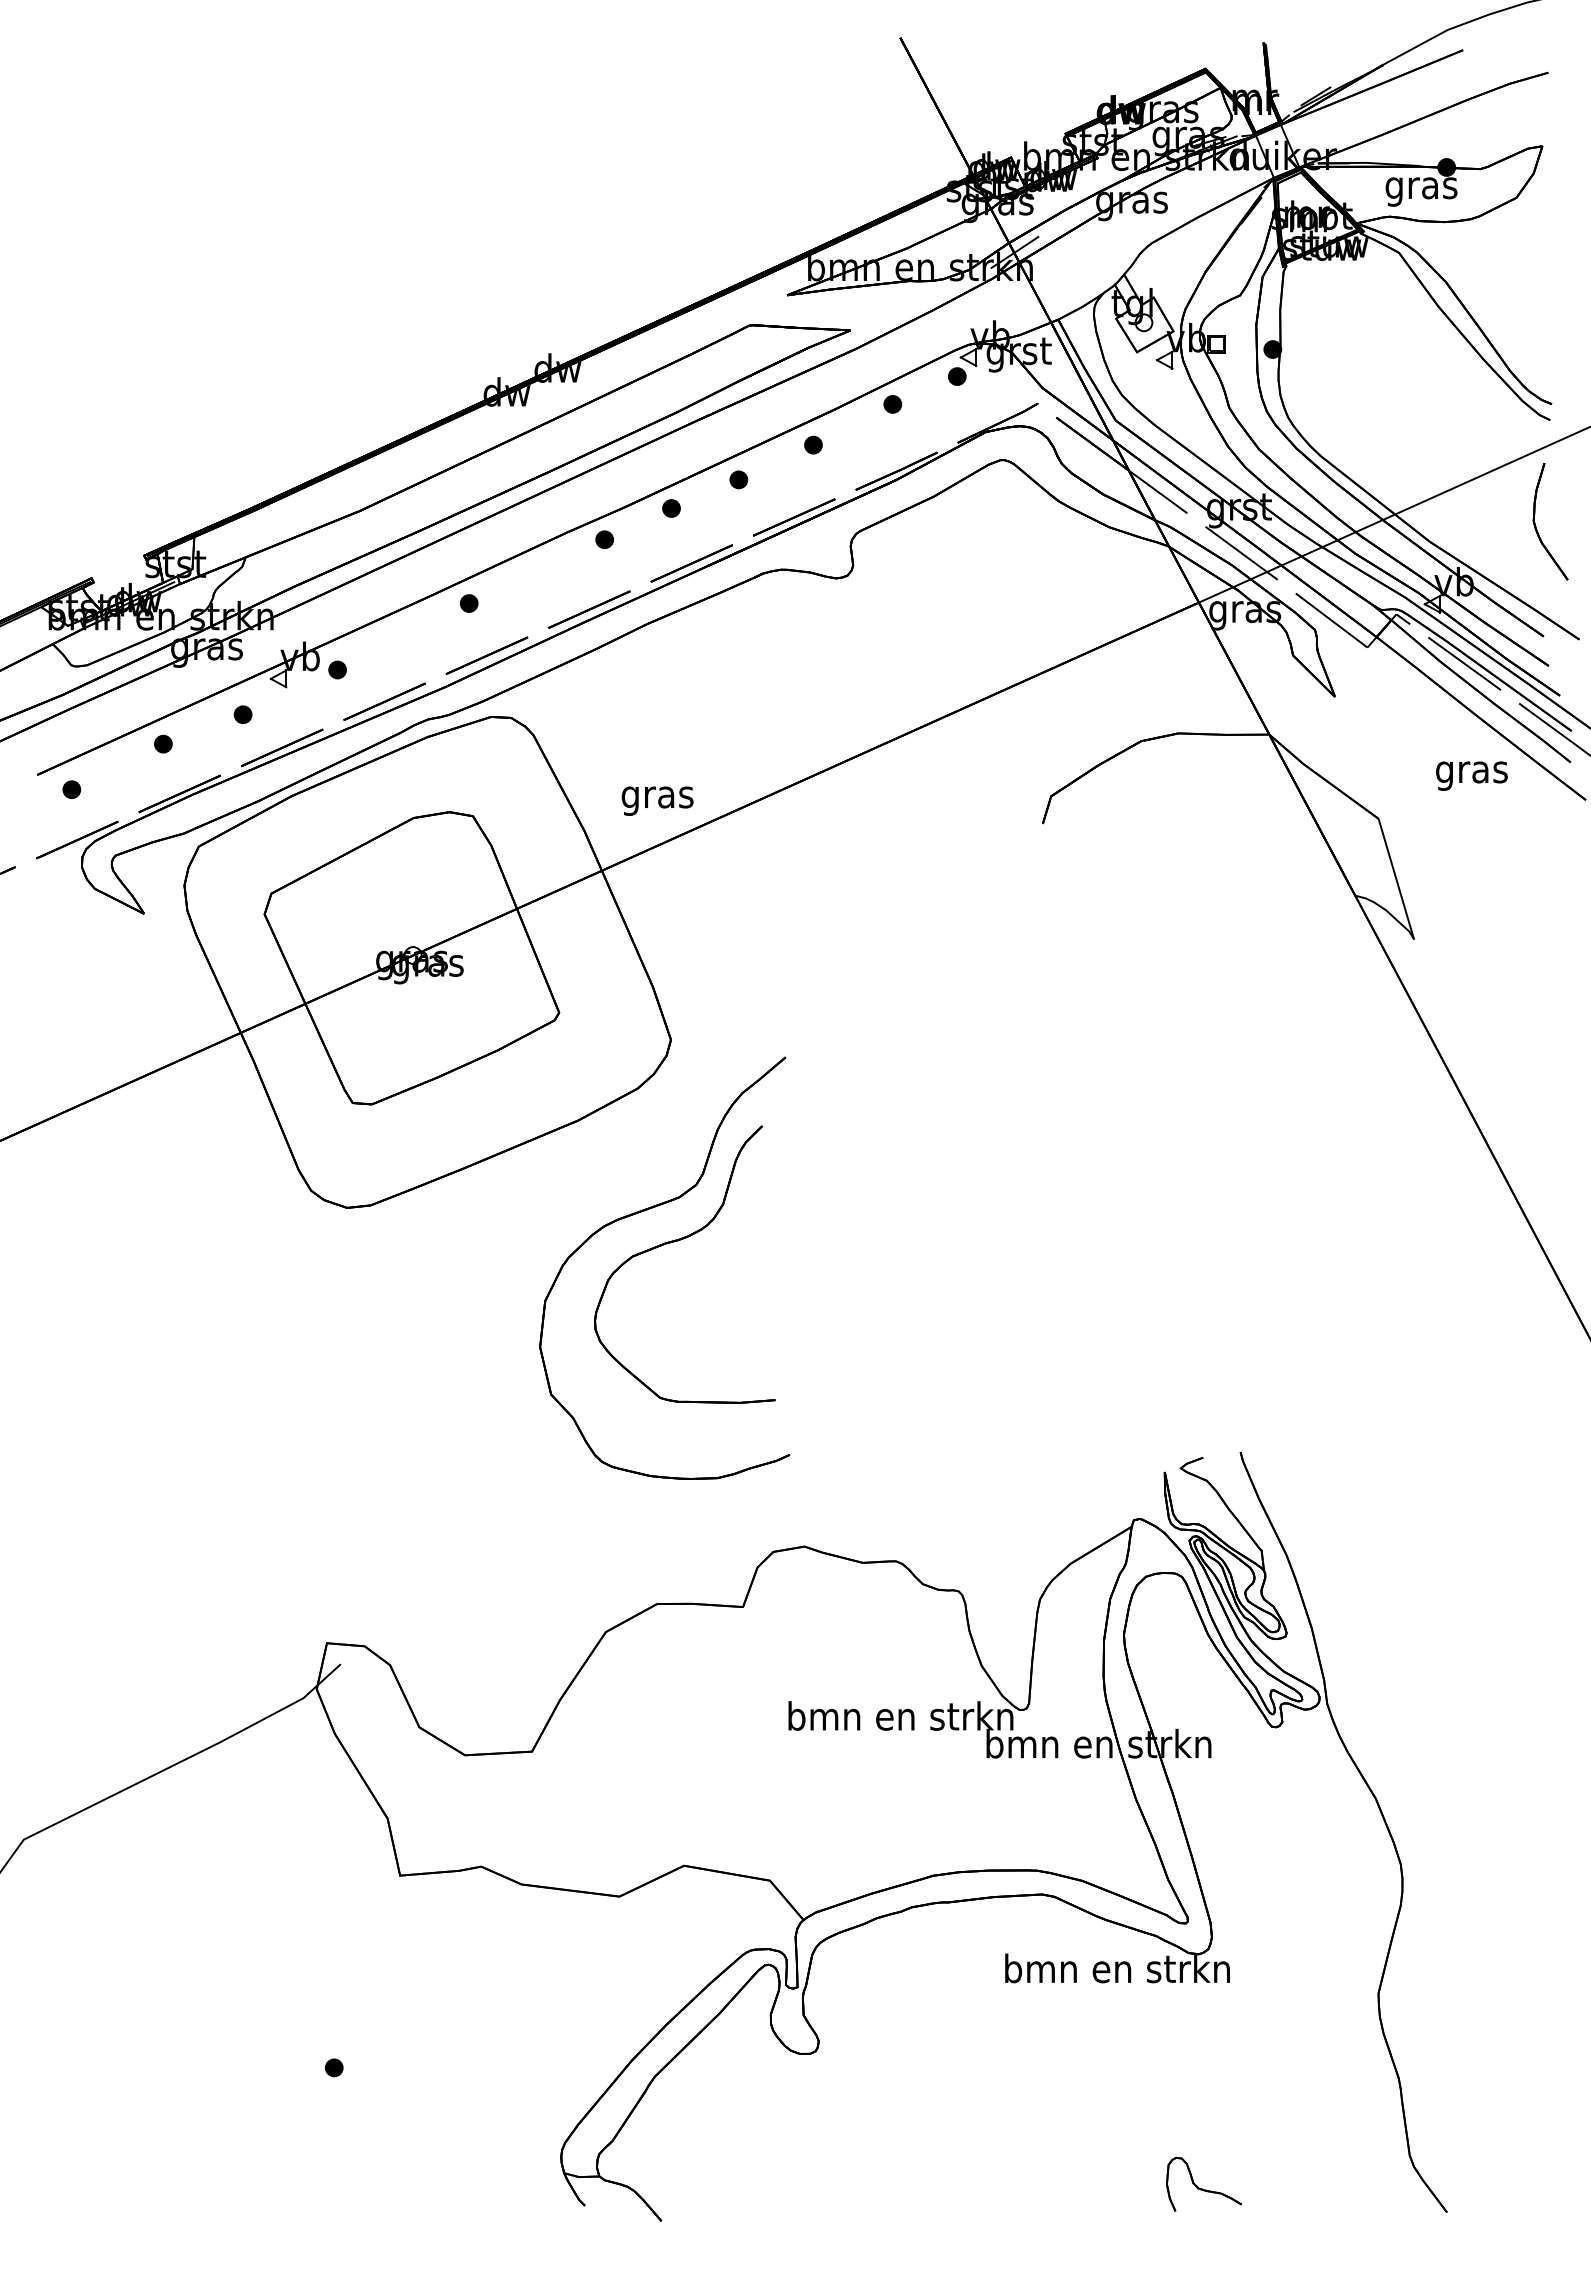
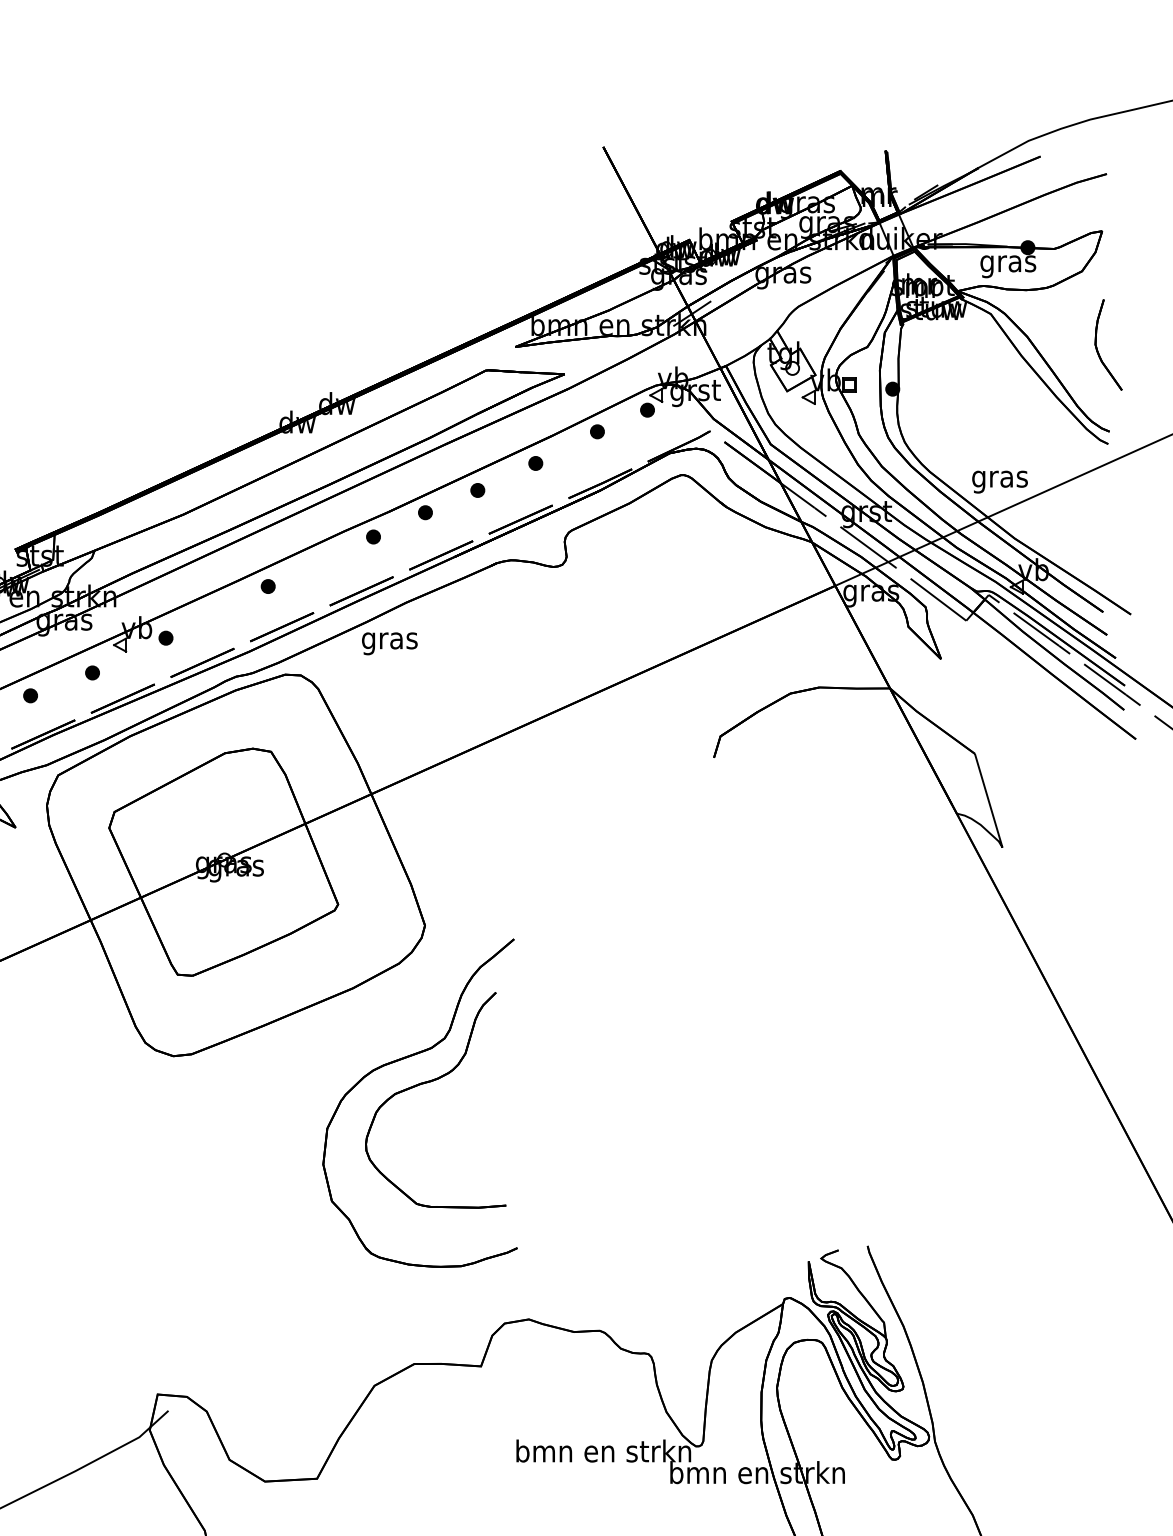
part: (1536, 526) -> (1097, 348), moved
text: (1471, 775) -> (999, 481), moved
text: (657, 800) -> (389, 643), moved

